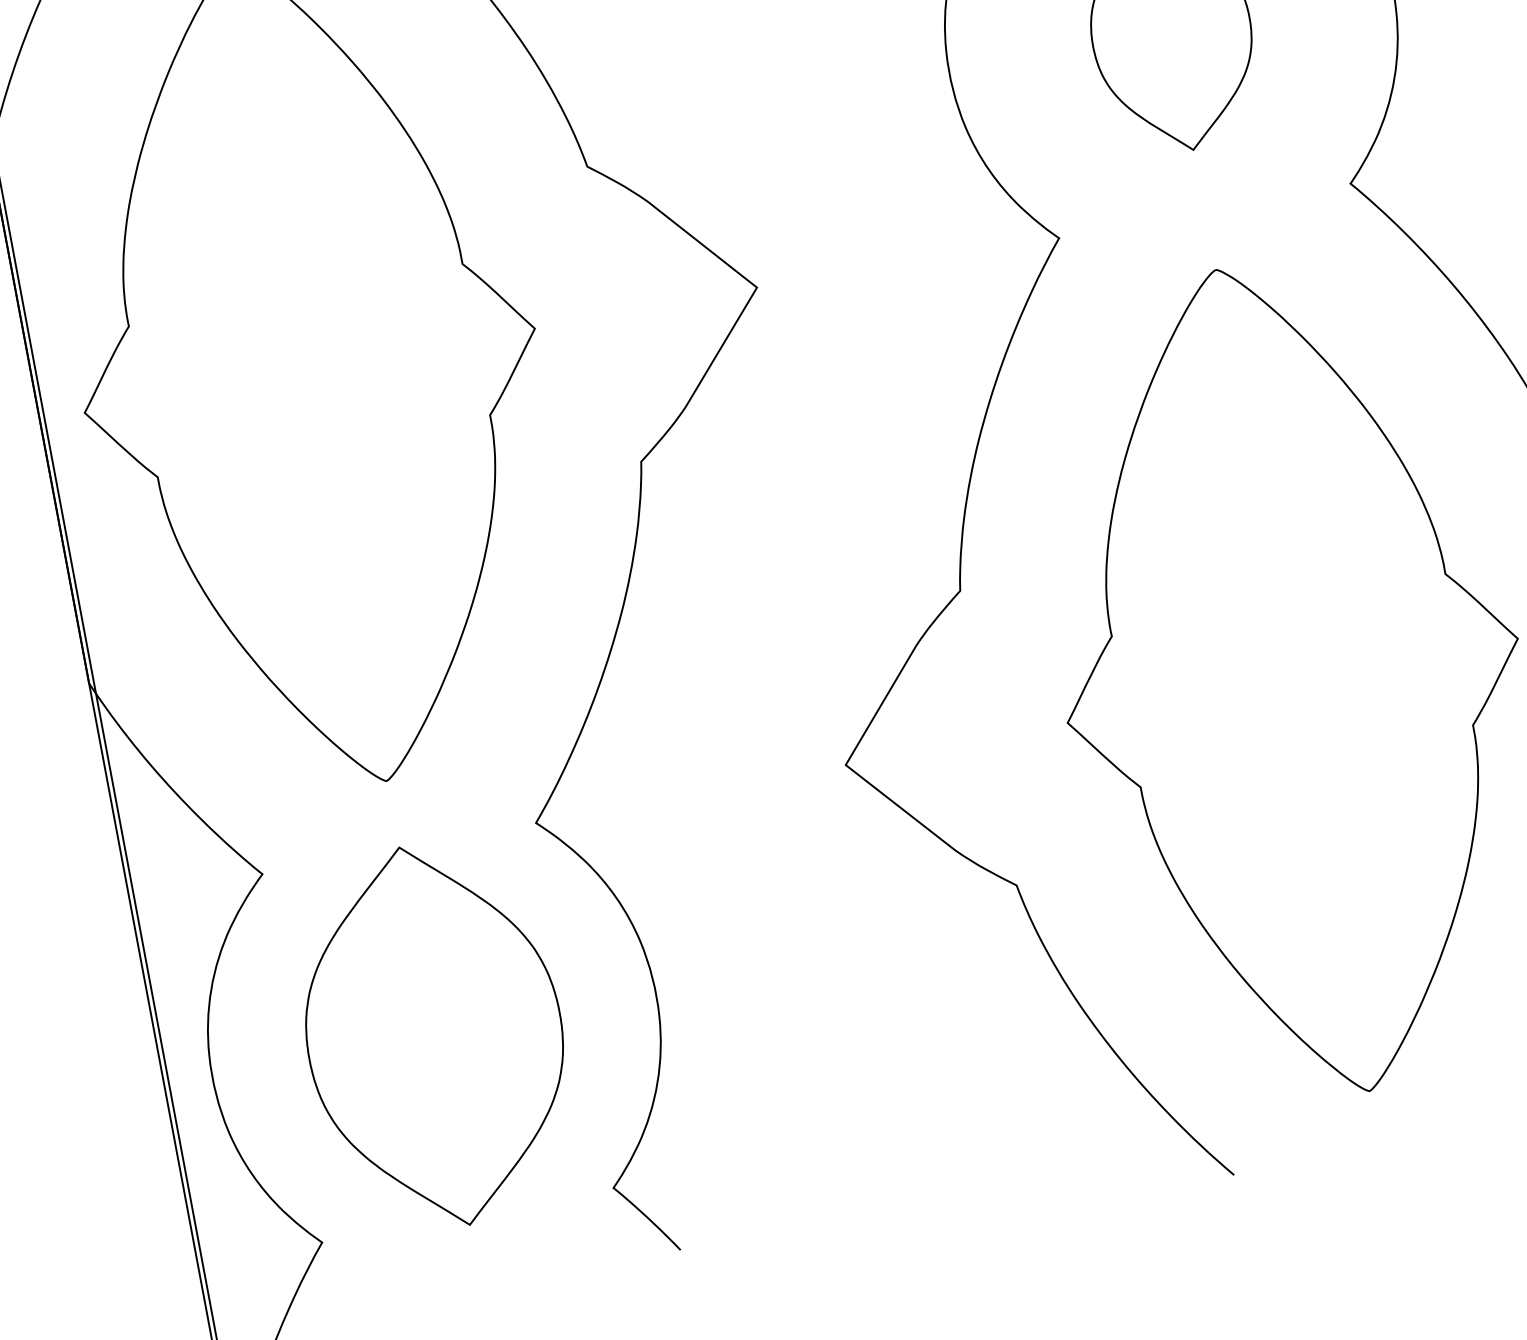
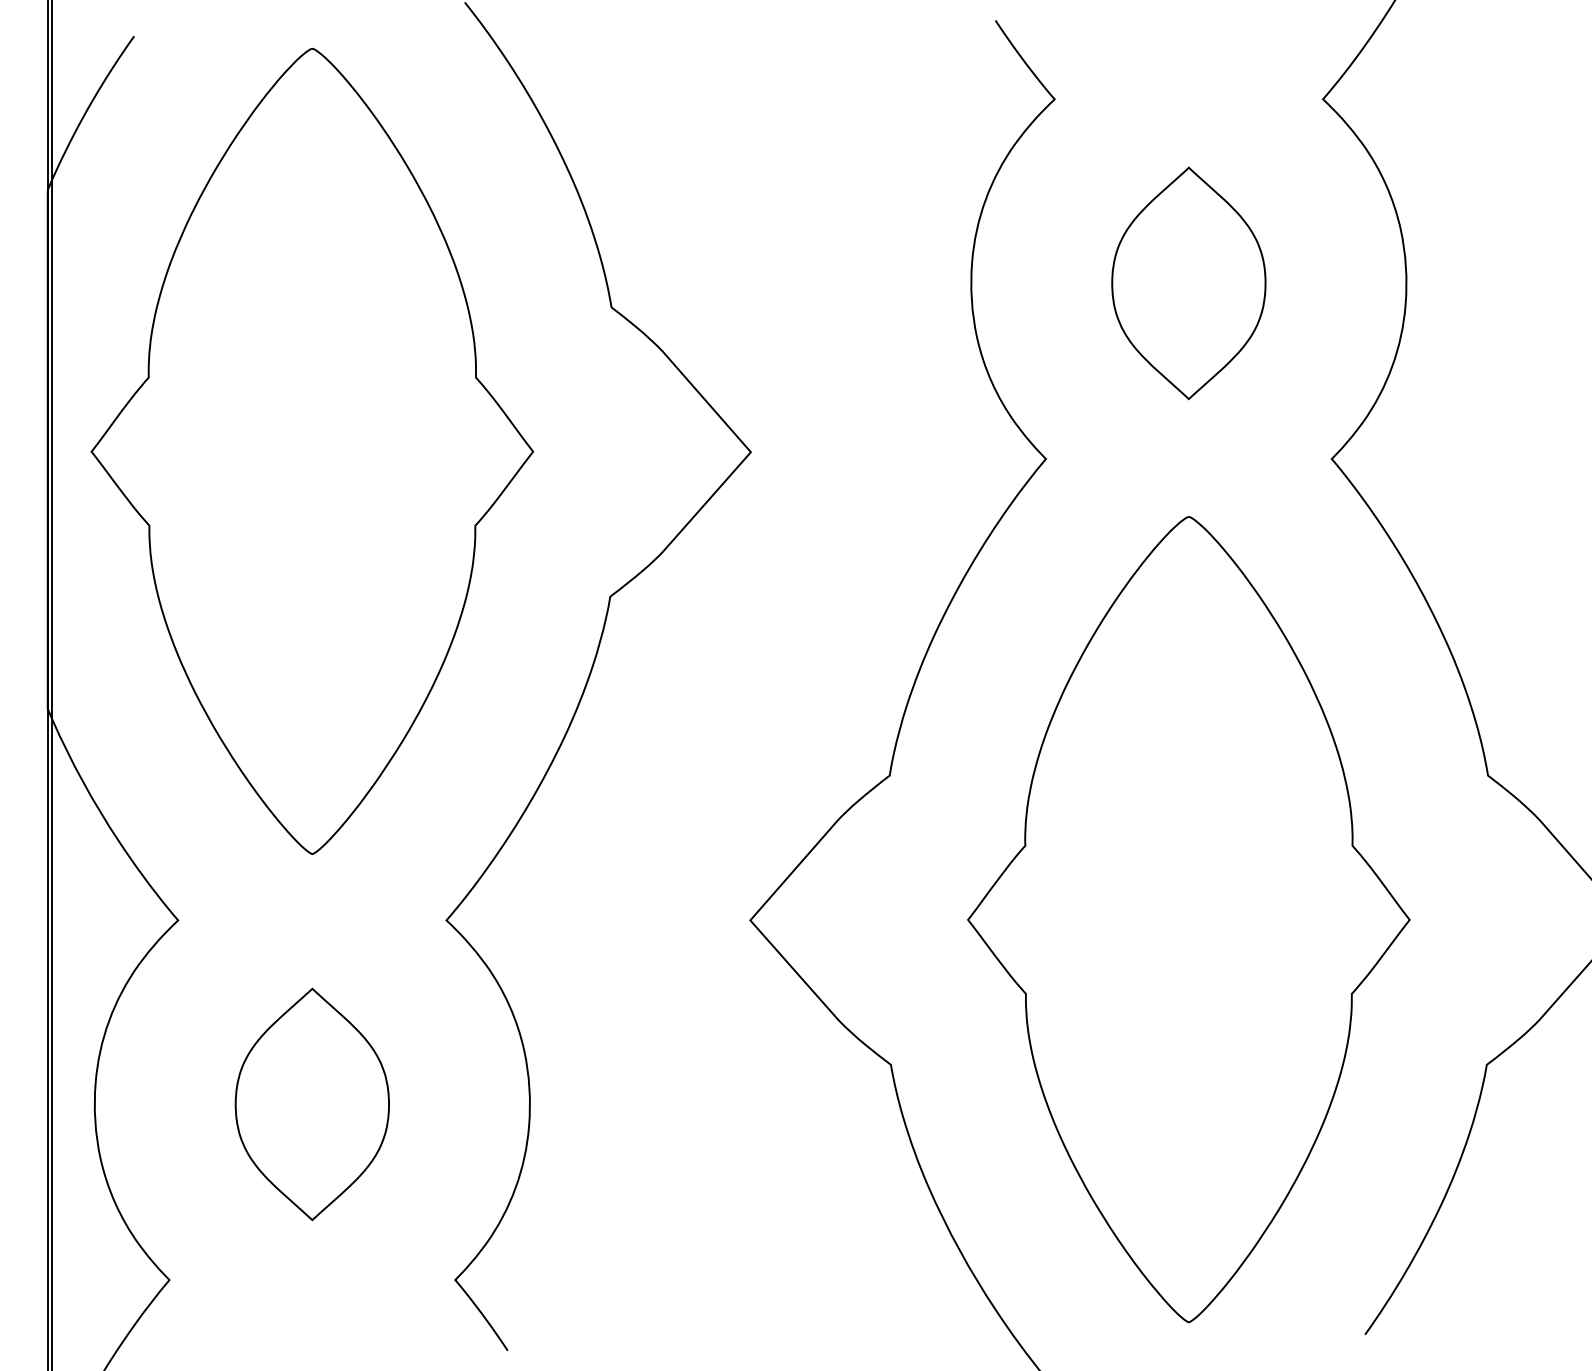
part: (433, 1036) -> (311, 1104), size x0.62

